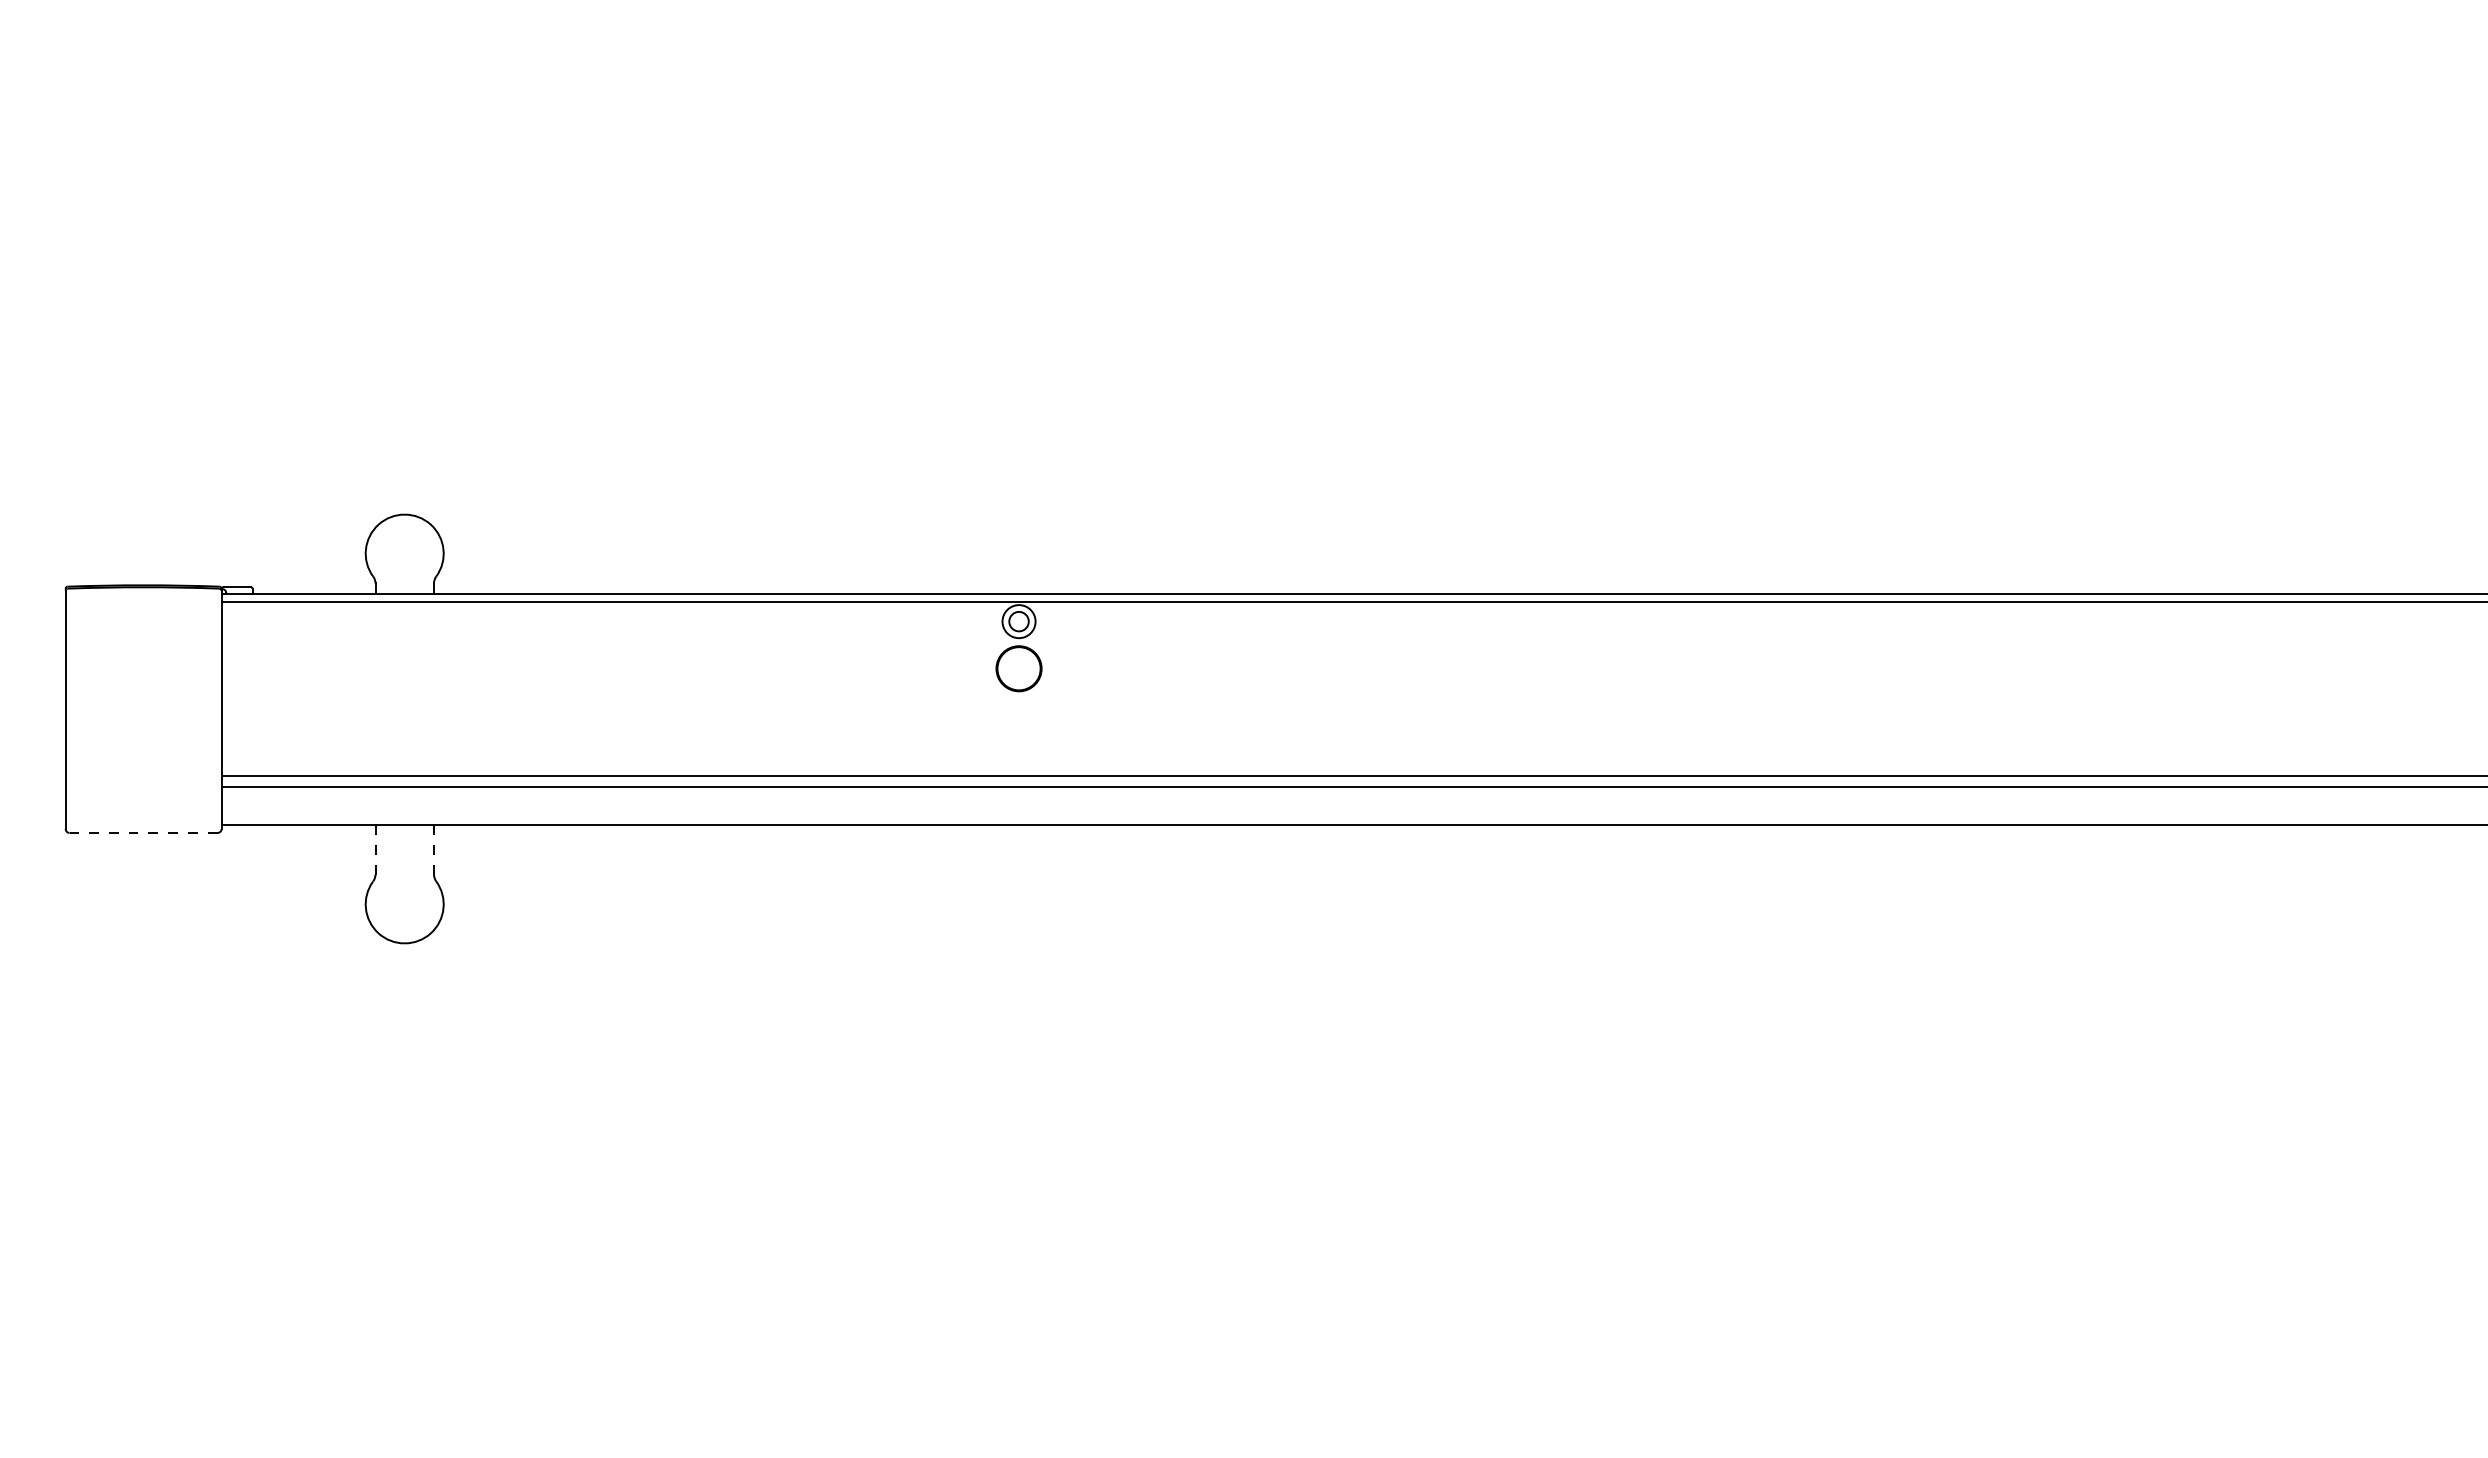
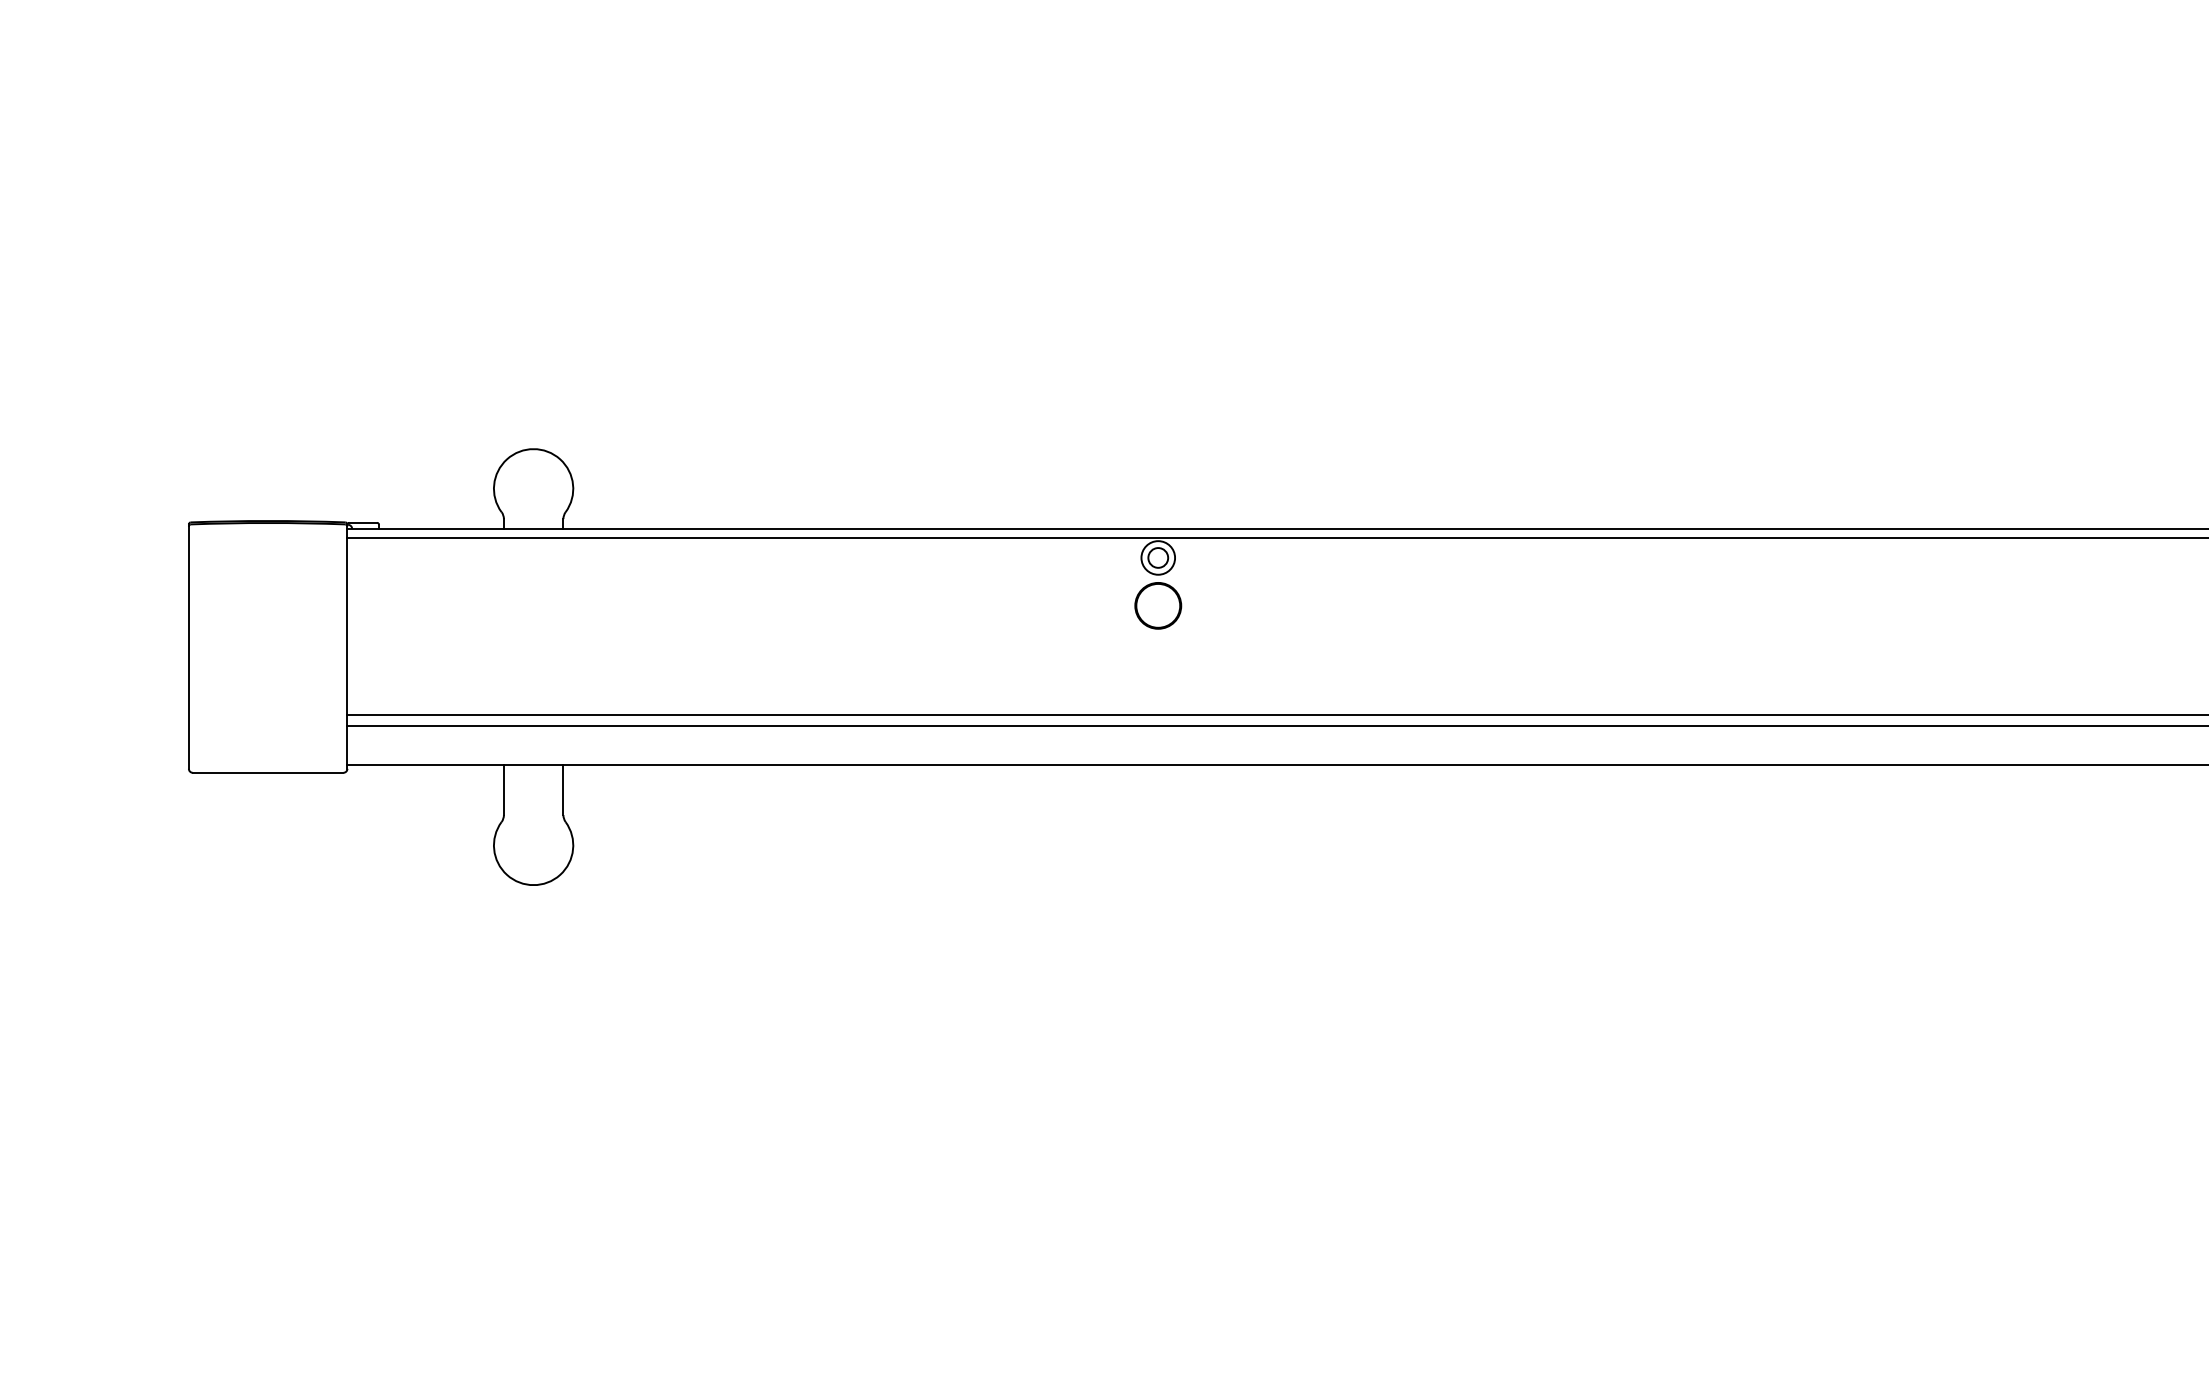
line: (143, 833) -> (268, 773), dashed -> solid
line: (375, 849) -> (503, 789), dashed -> solid
line: (434, 849) -> (563, 789), dashed -> solid

